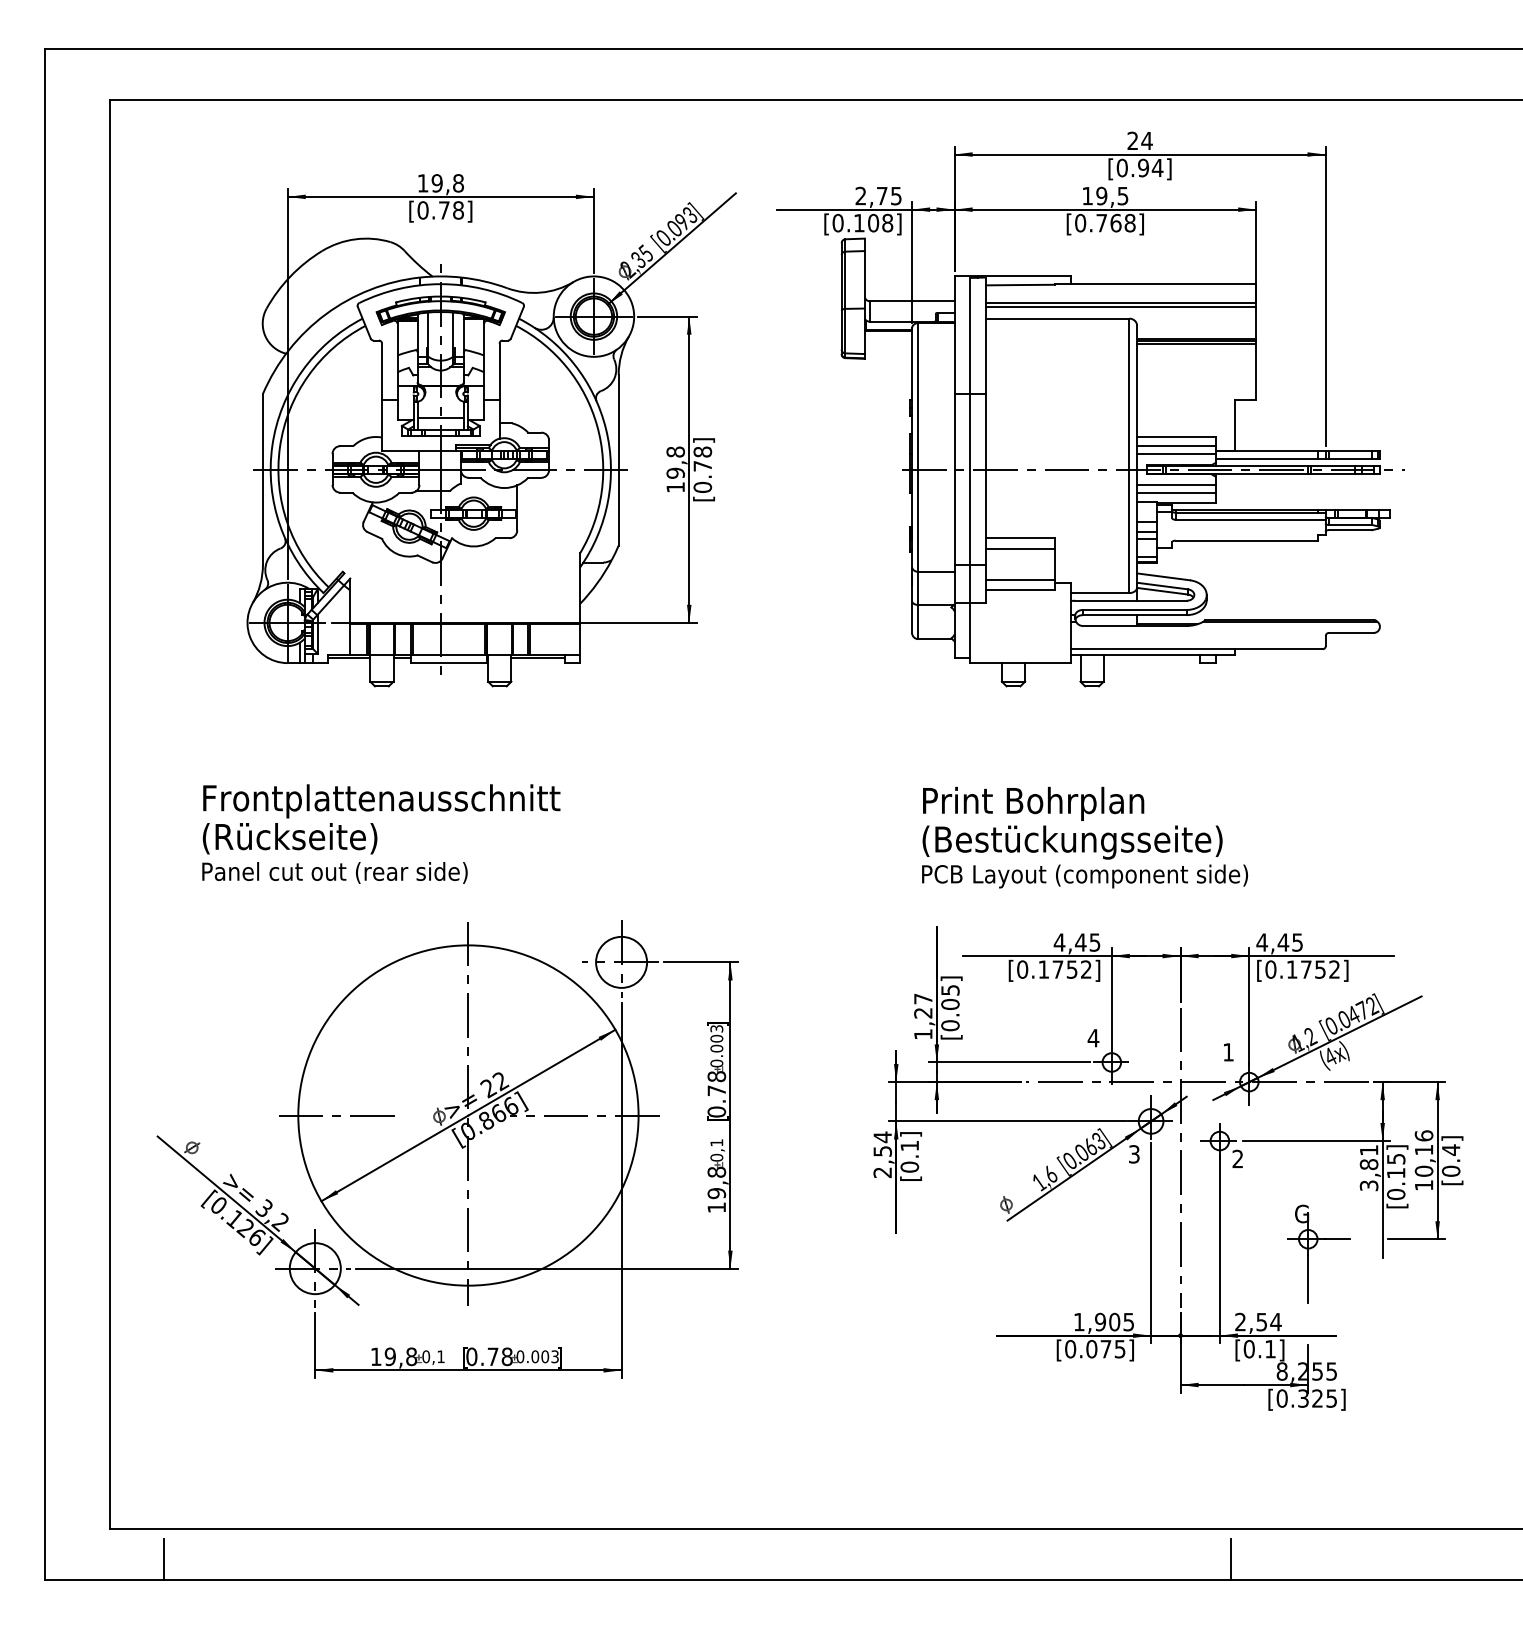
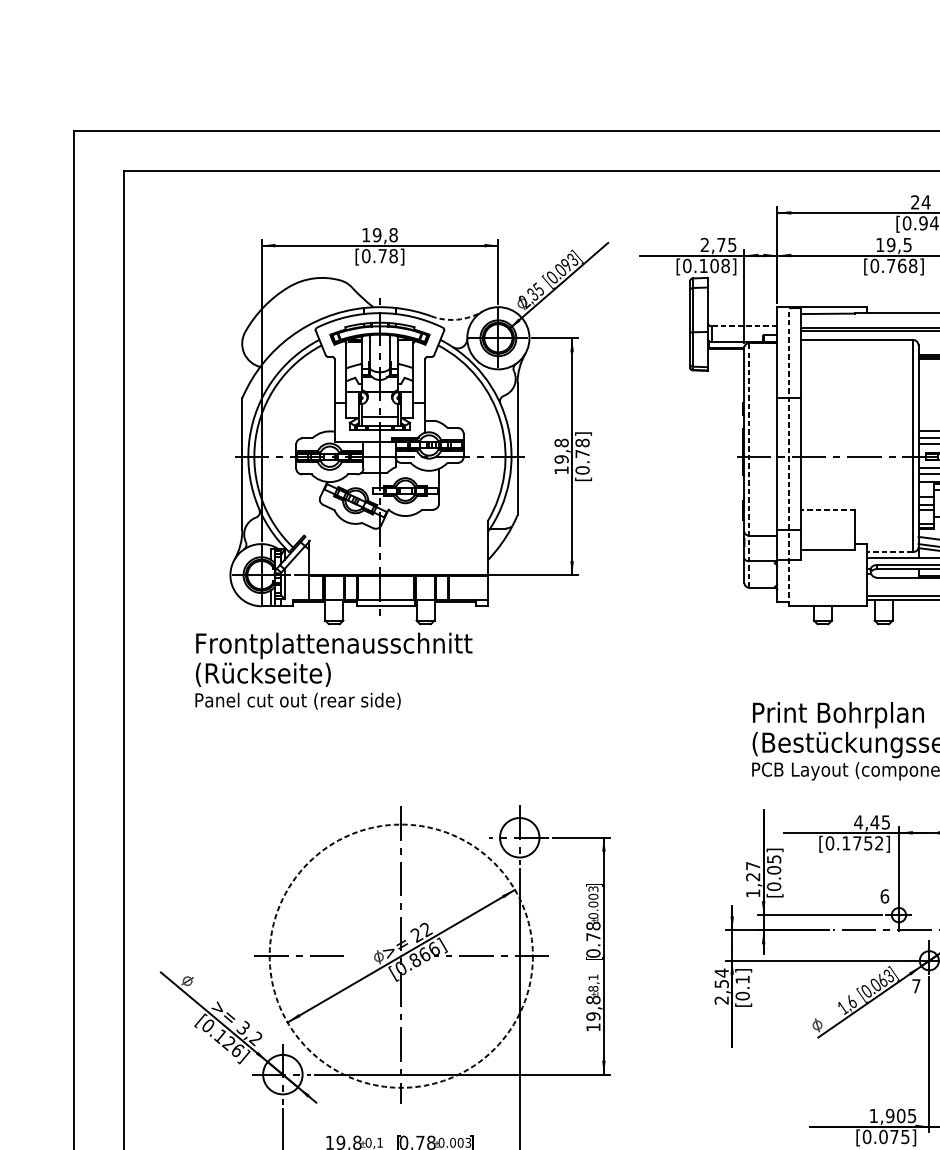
arc: (541, 292) -> (457, 319), solid -> dashed
line: (912, 301) -> (744, 326), solid -> dashed
line: (970, 470) -> (789, 457), solid -> dashed
line: (918, 480) -> (749, 465), solid -> dashed
line: (1020, 538) -> (828, 509), solid -> dashed
line: (1020, 548) -> (828, 517), removed
line: (1020, 580) -> (828, 542), removed
line: (1099, 593) -> (889, 552), solid -> dashed
text: (381, 833) -> (334, 670), moved
text: (1093, 1038) -> (884, 896), 4 -> 6
circle: (468, 1115) -> (401, 956), solid -> dashed
text: (1134, 1154) -> (916, 986), 3 -> 7
text: (716, 1157) -> (593, 988), 0,1 -> 8,1

